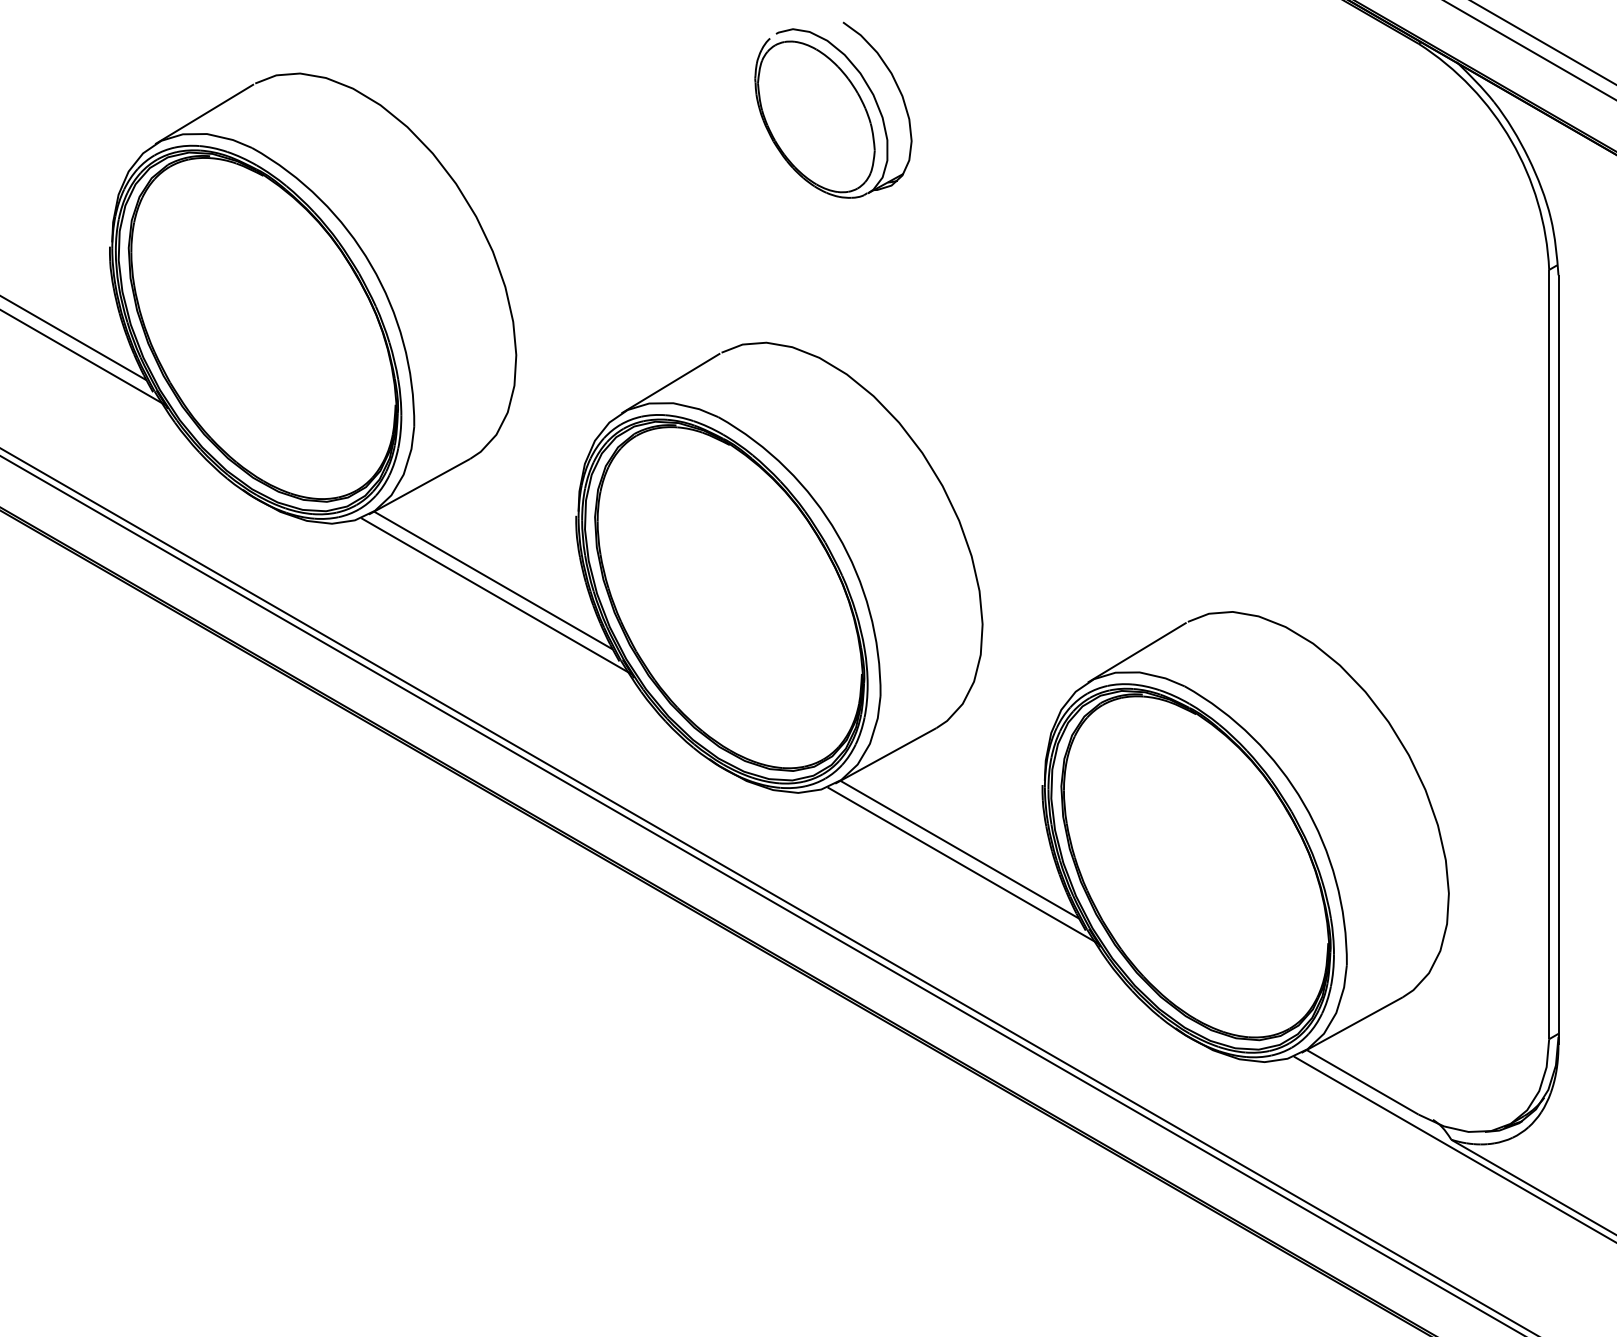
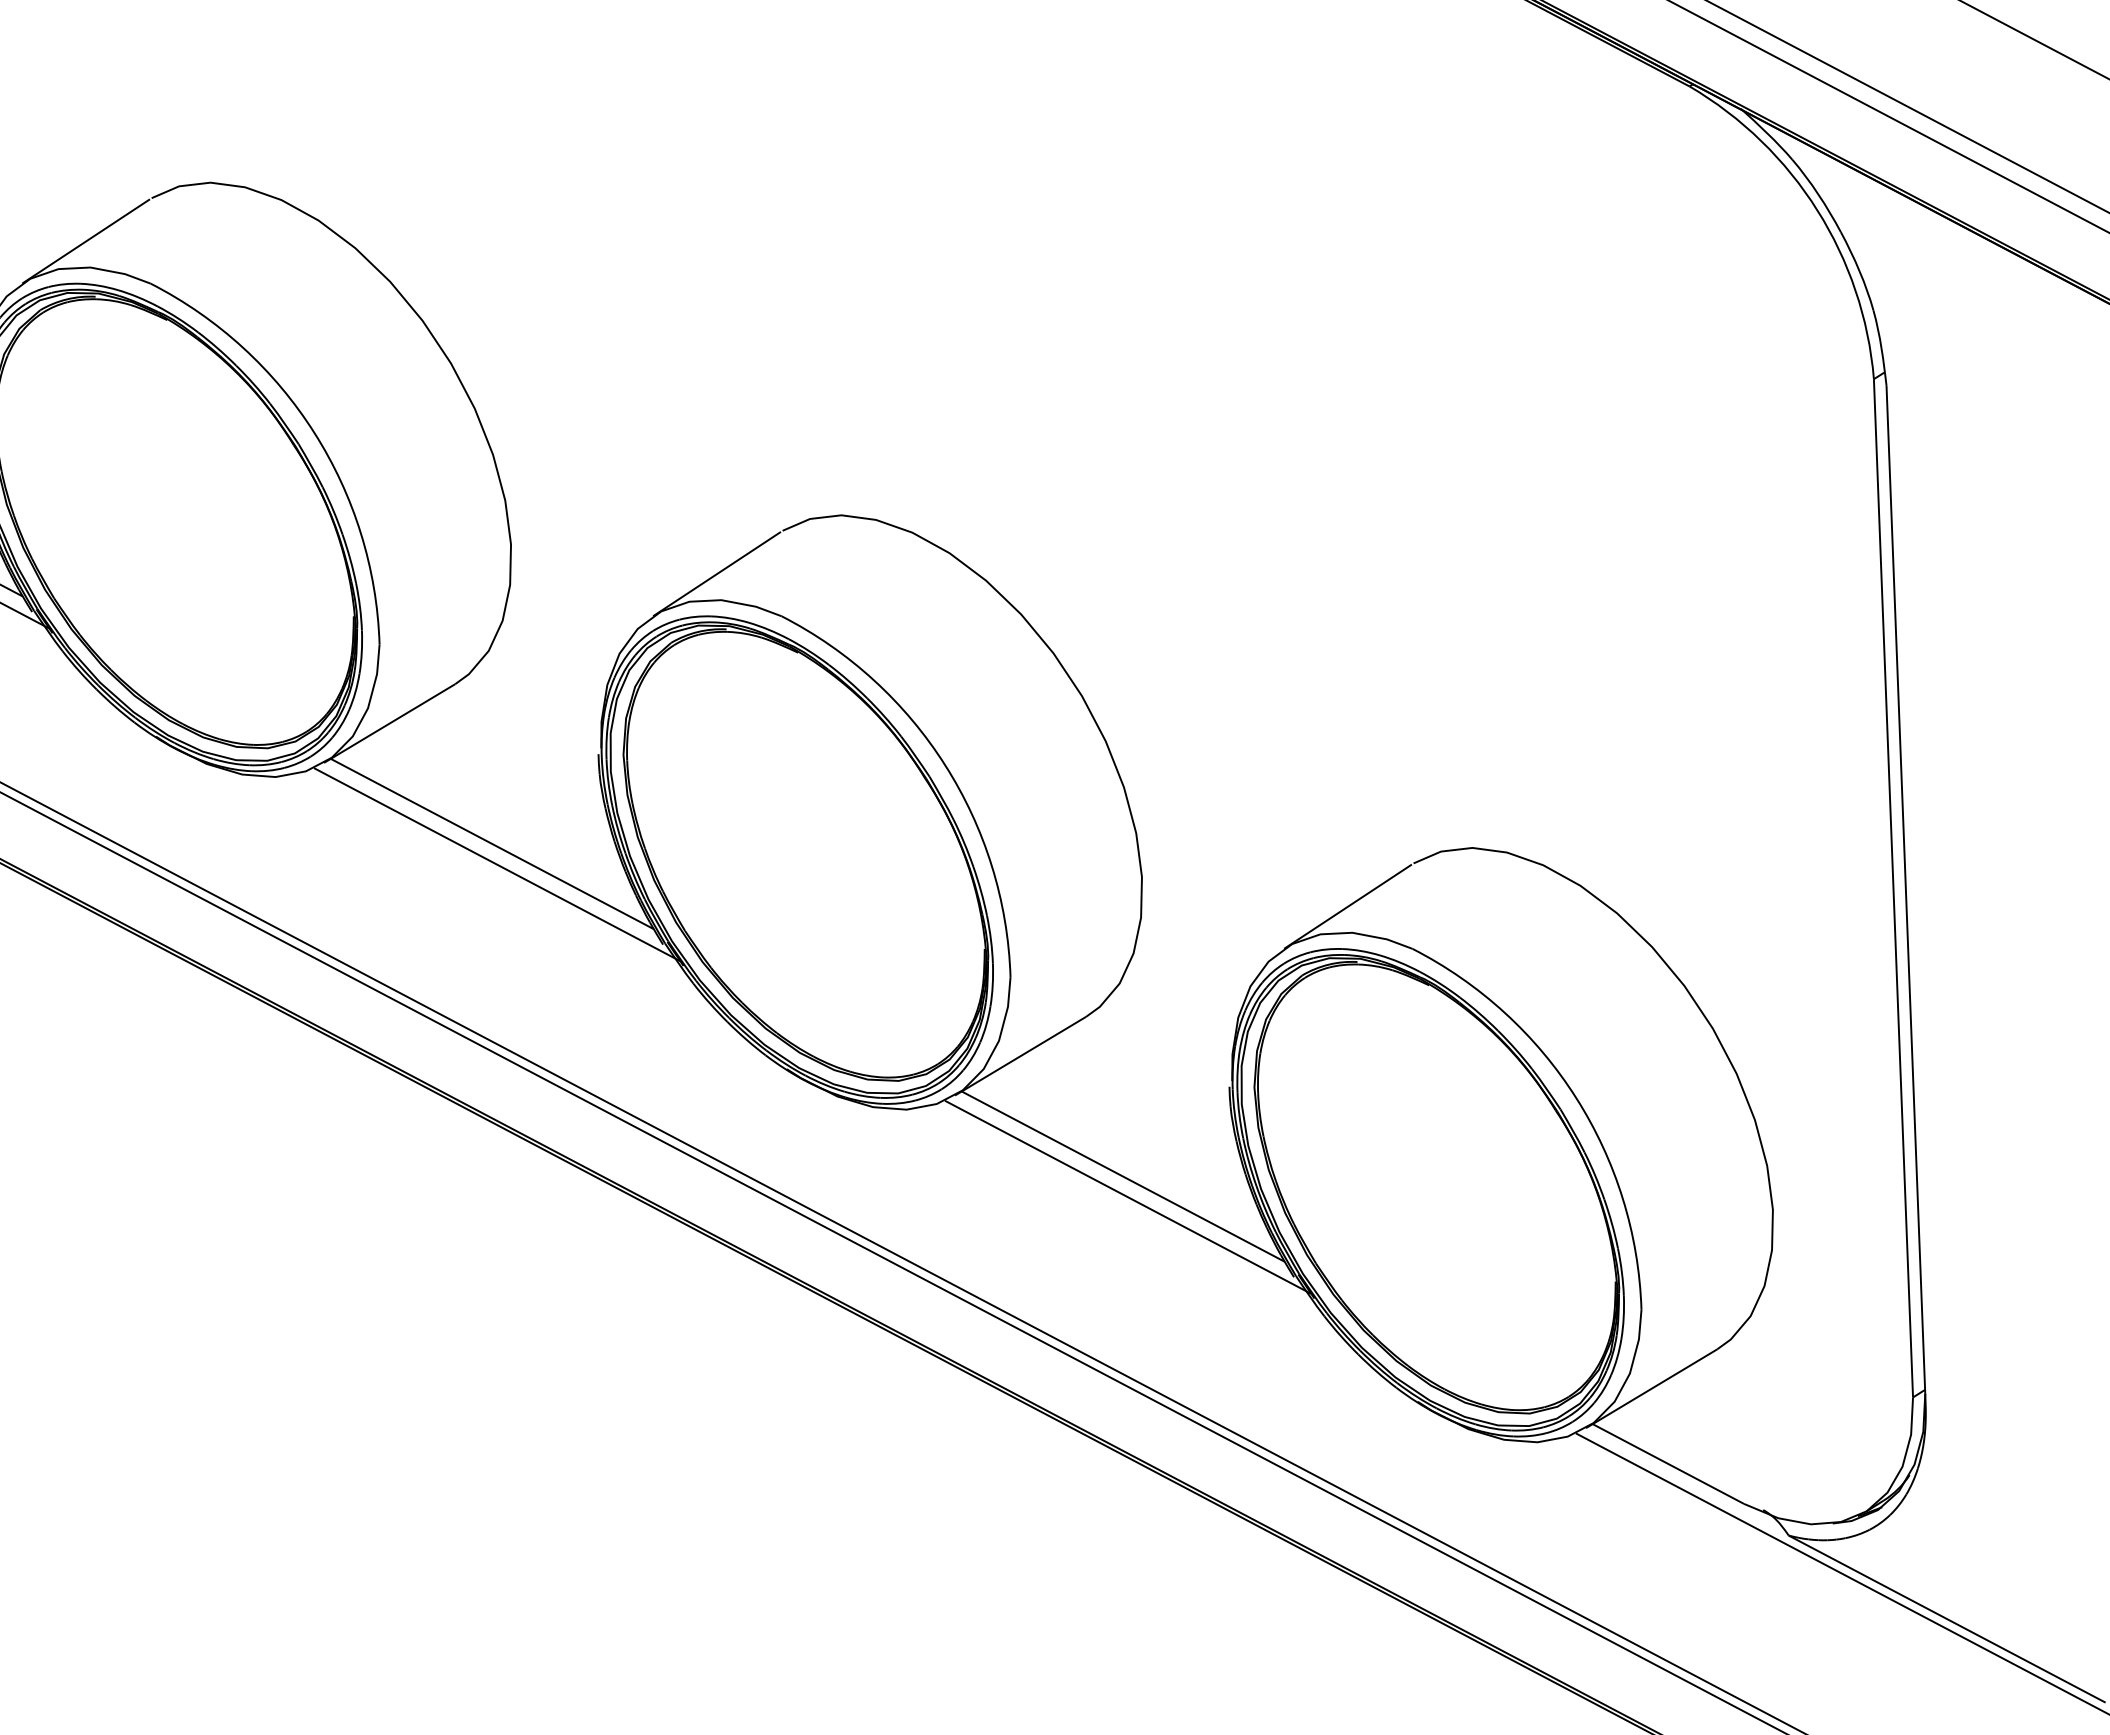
part: (833, 109) -> (918, 203), removed

